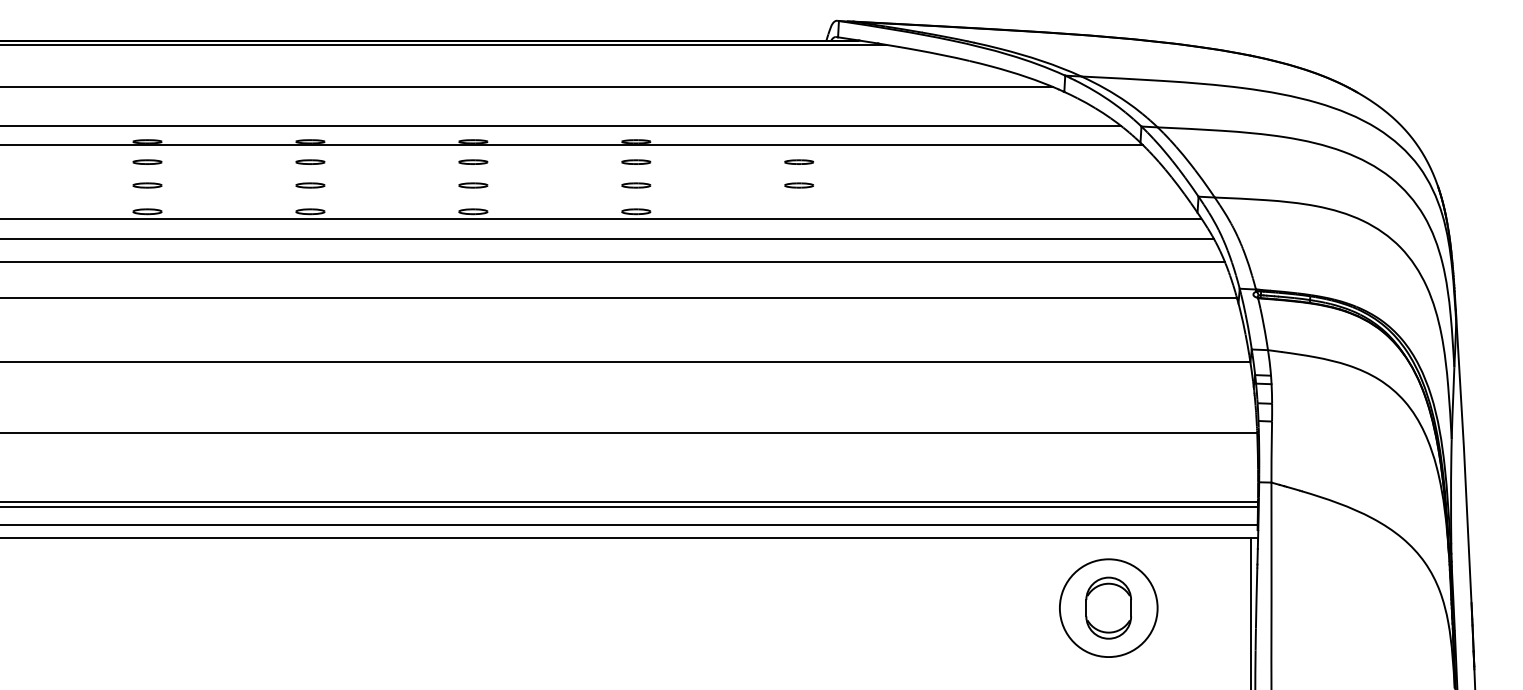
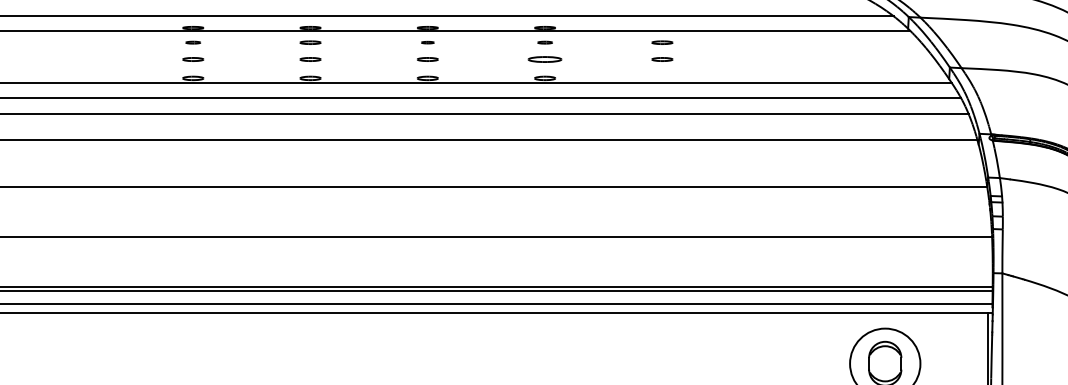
part: (147, 161) -> (193, 42), size x0.7
part: (473, 161) -> (427, 42), size x0.6
part: (636, 161) -> (545, 42), size x0.7
part: (636, 185) -> (545, 59), size x1.6

